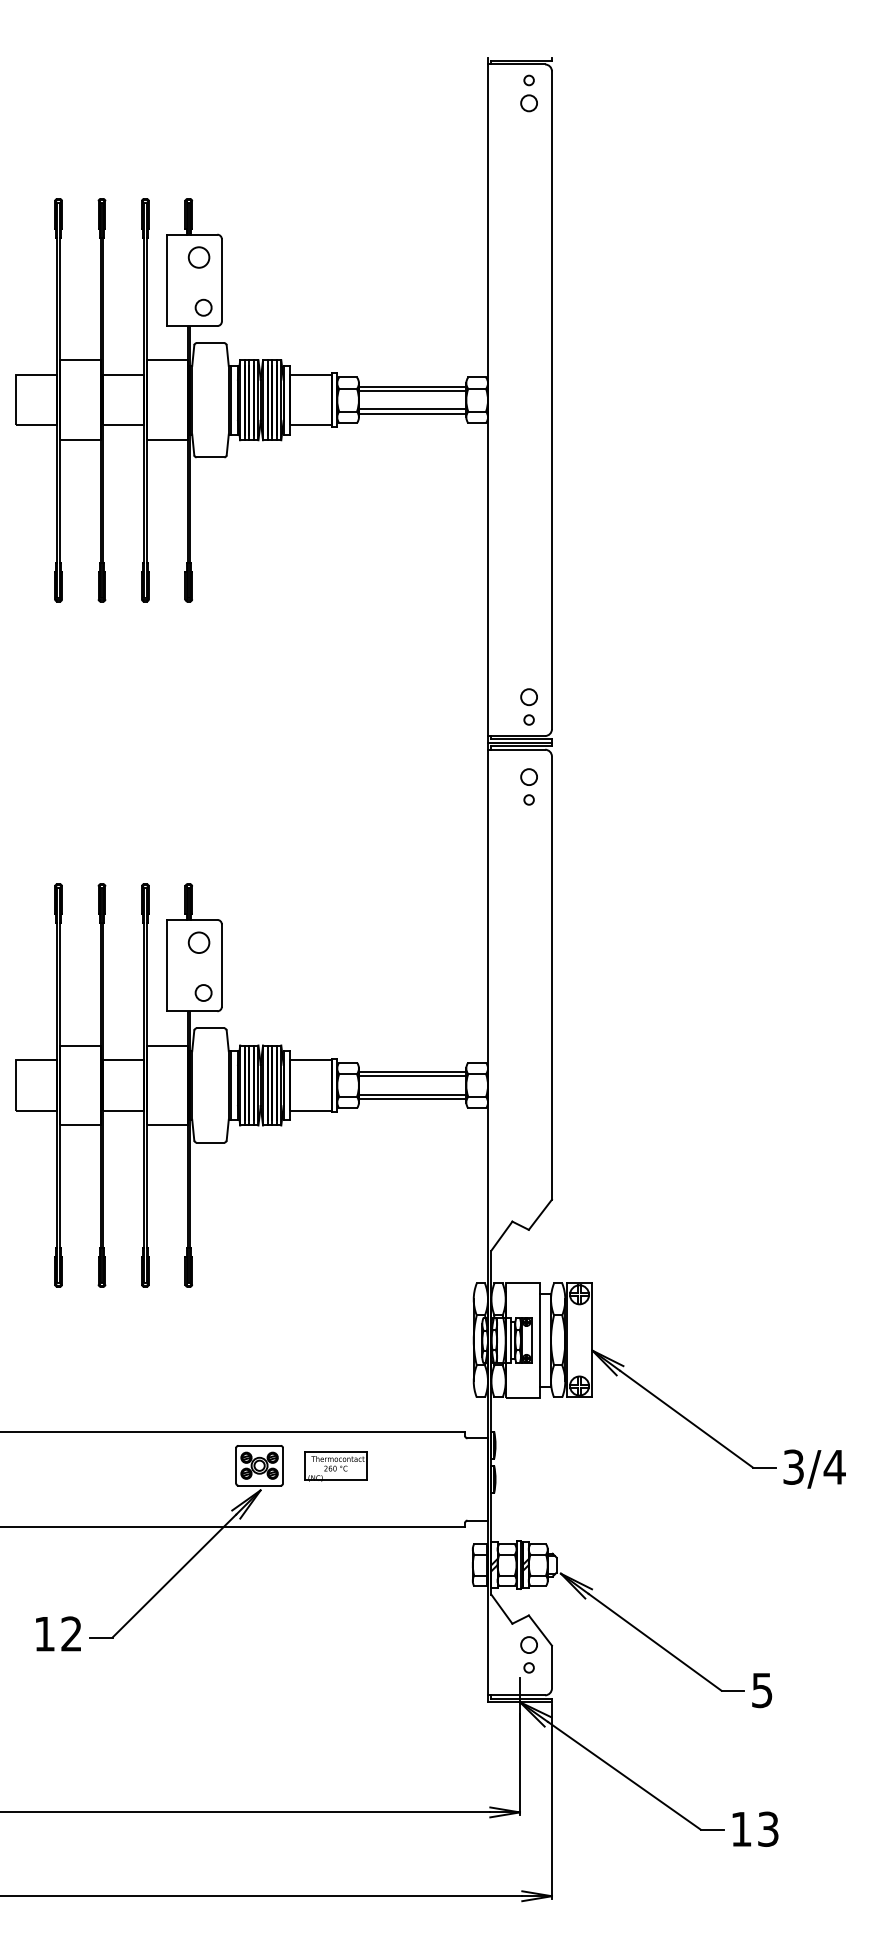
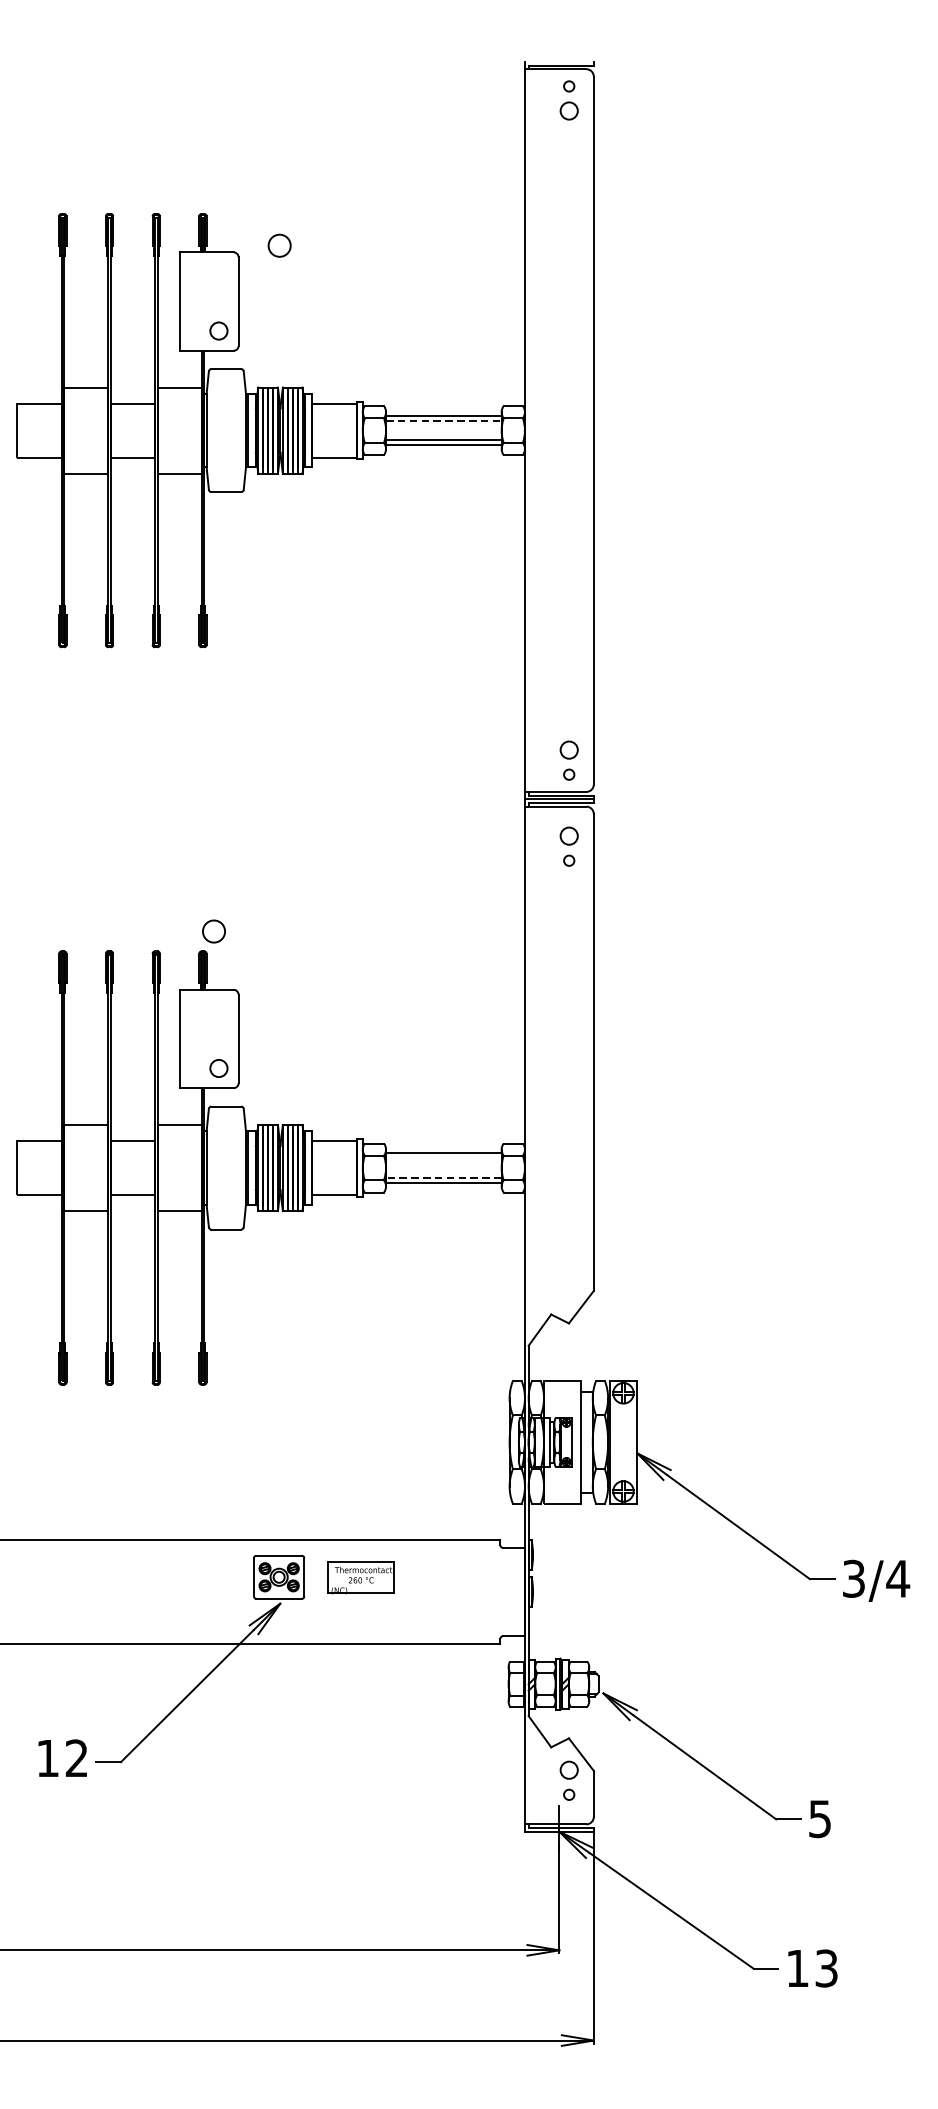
circle: (198, 257) -> (279, 245), moved
line: (412, 391) -> (443, 421), solid -> dashed
circle: (198, 942) -> (213, 931), moved
line: (412, 1076) -> (443, 1158), removed
line: (412, 1094) -> (443, 1177), solid -> dashed

